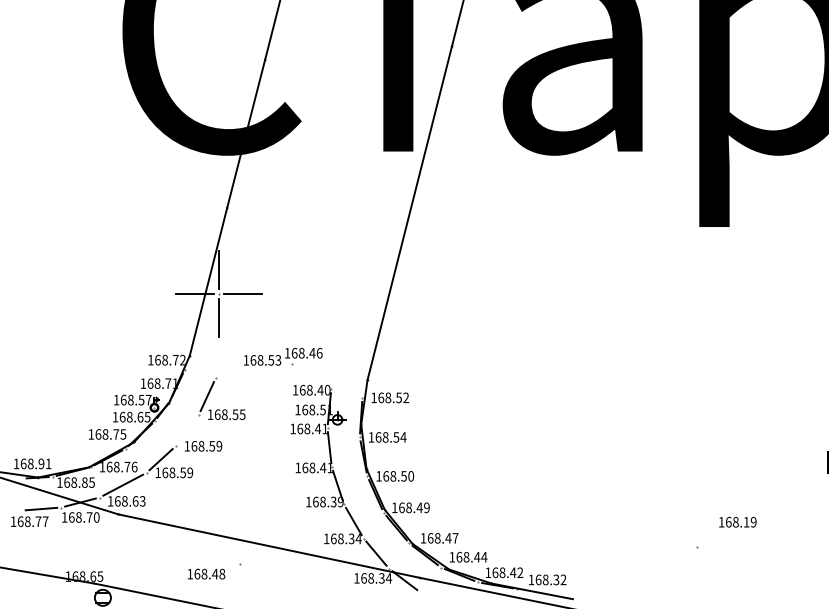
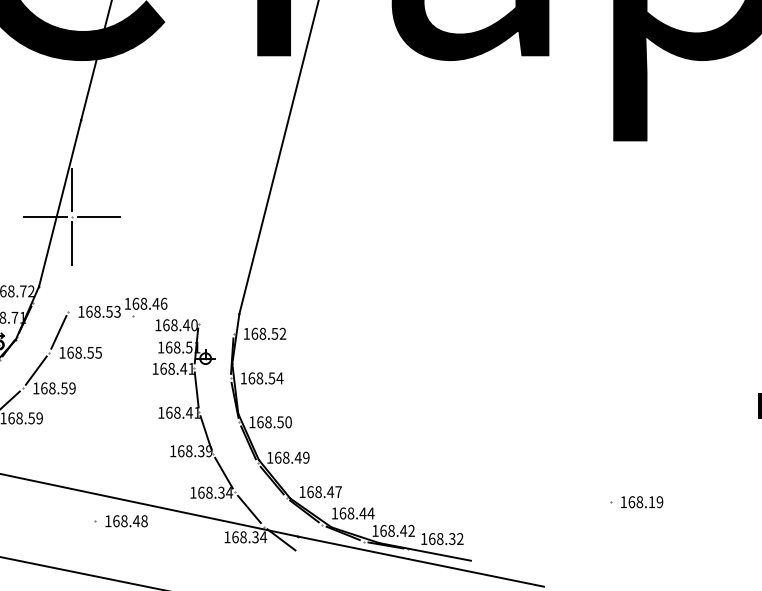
part: (283, 356) -> (123, 307), moved
line: (187, 430) -> (36, 370), added
text: (737, 521) -> (641, 501), moved
text: (206, 573) -> (126, 520), moved

